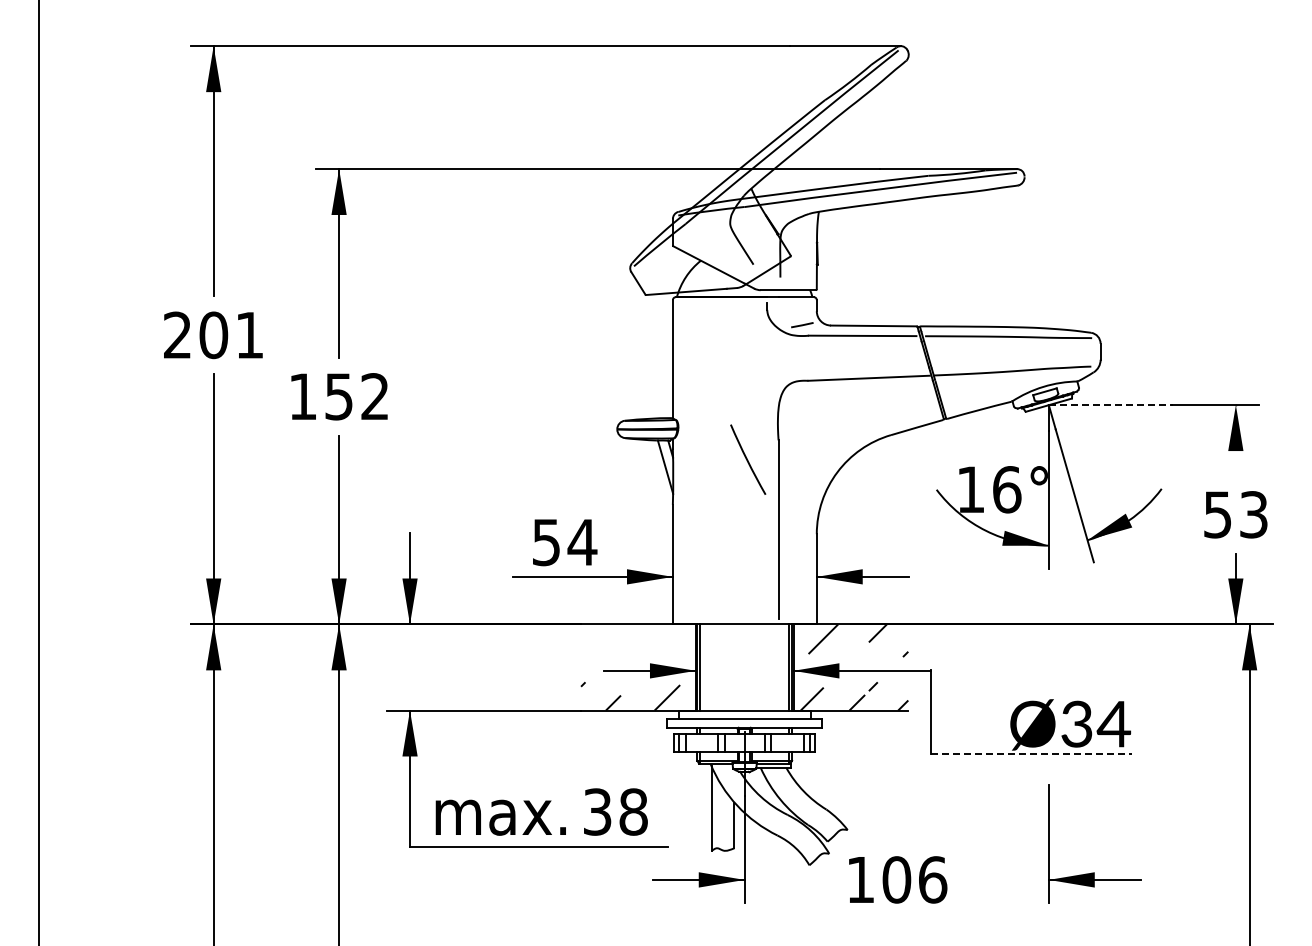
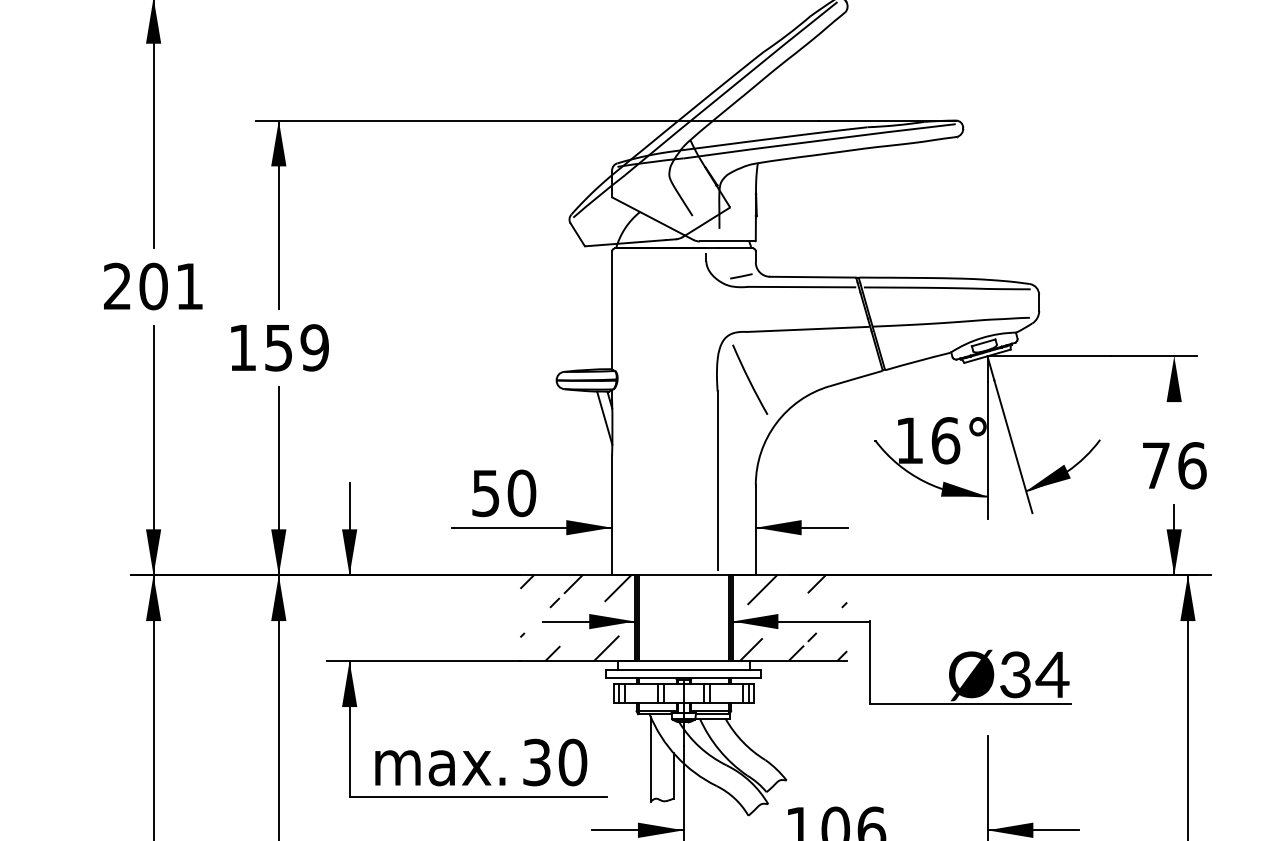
text: (374, 396) -> (314, 347), 152 -> 159
line: (1111, 405) -> (1050, 356), dashed -> solid
arc: (747, 459) -> (749, 379), moved
text: (1236, 514) -> (1174, 465), 53 -> 76
text: (582, 542) -> (521, 493), 54 -> 50
hatch: (636, 640) -> (575, 591), added
line: (1032, 753) -> (971, 704), dashed -> solid
text: (633, 811) -> (572, 761), 38 -> 30

